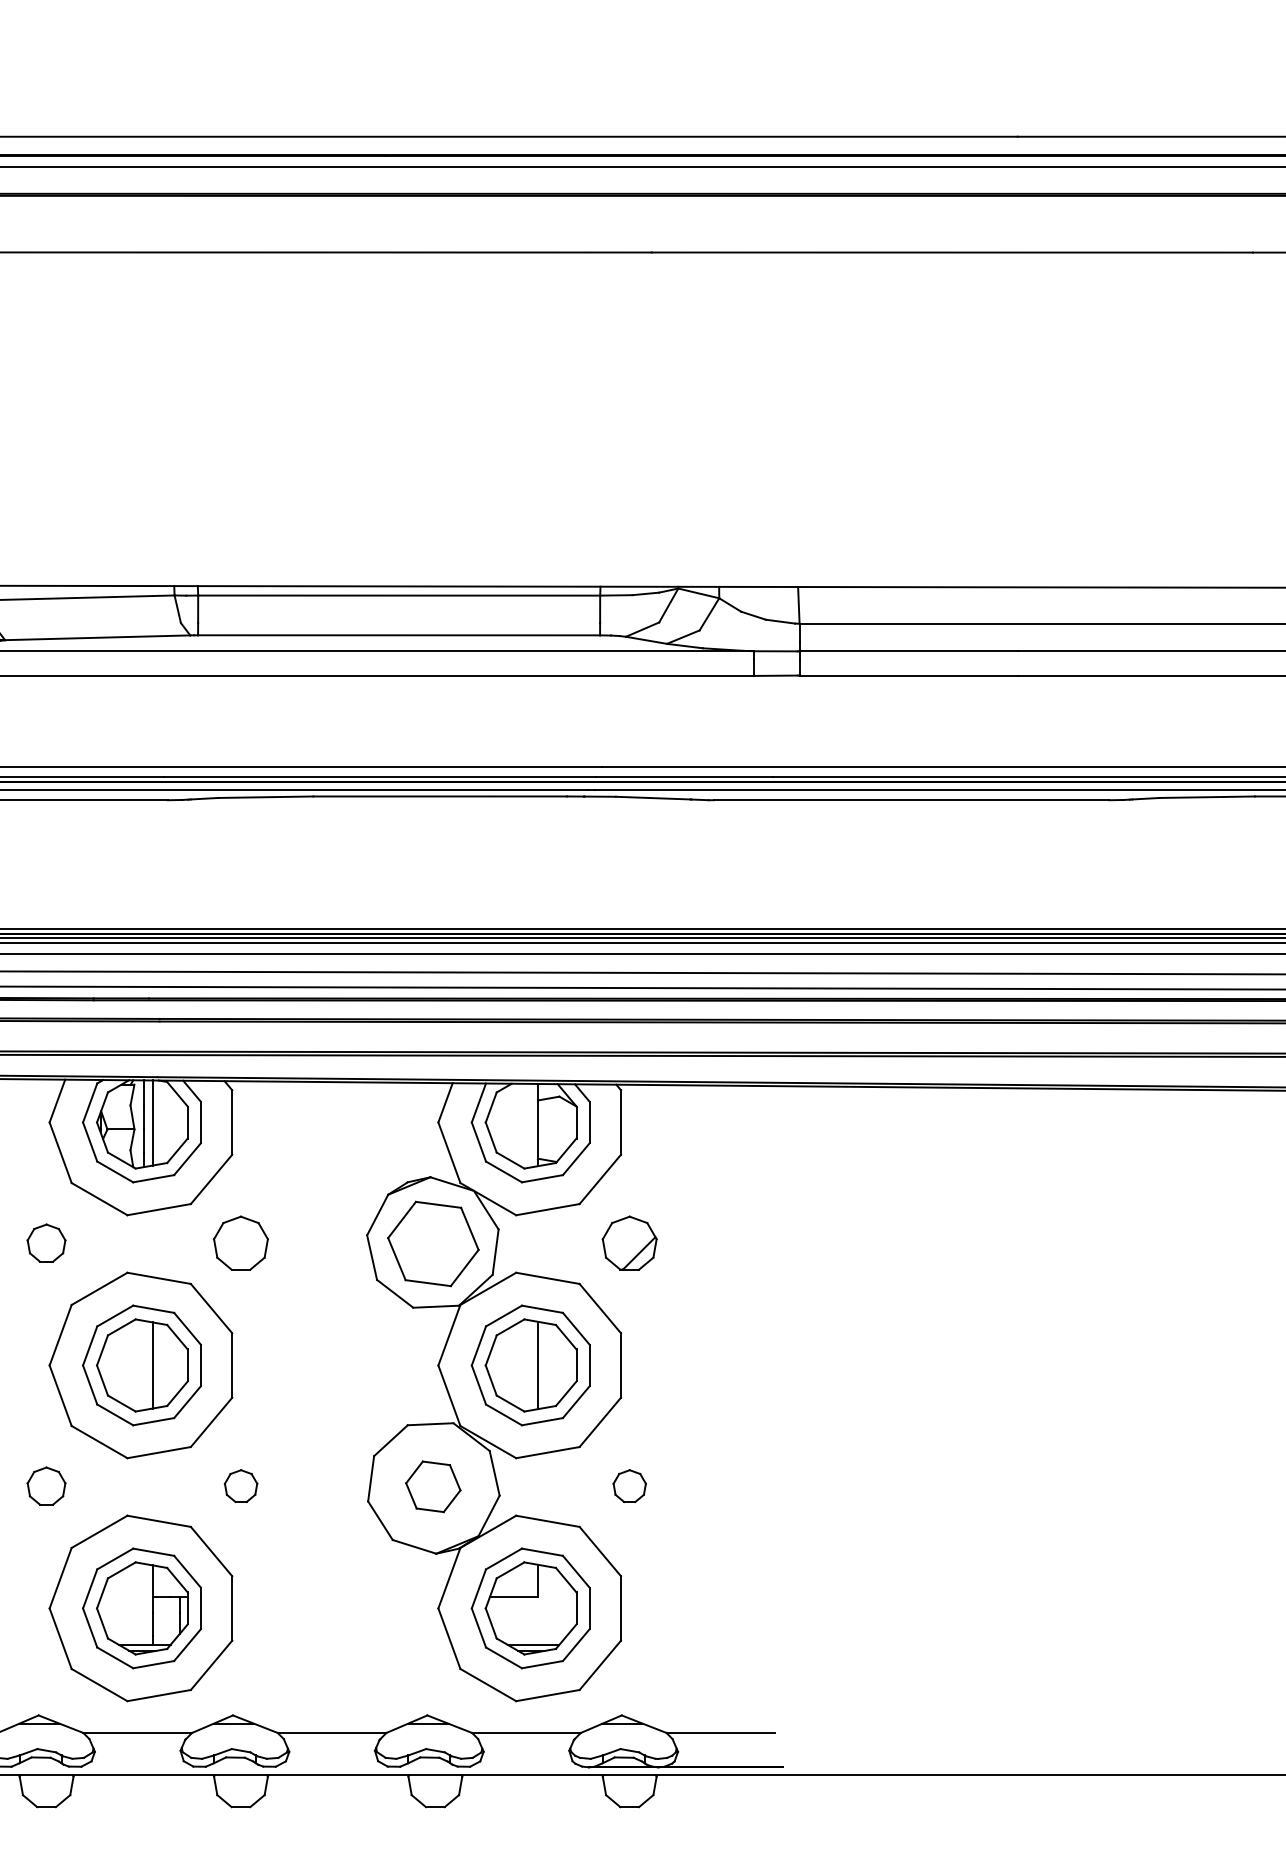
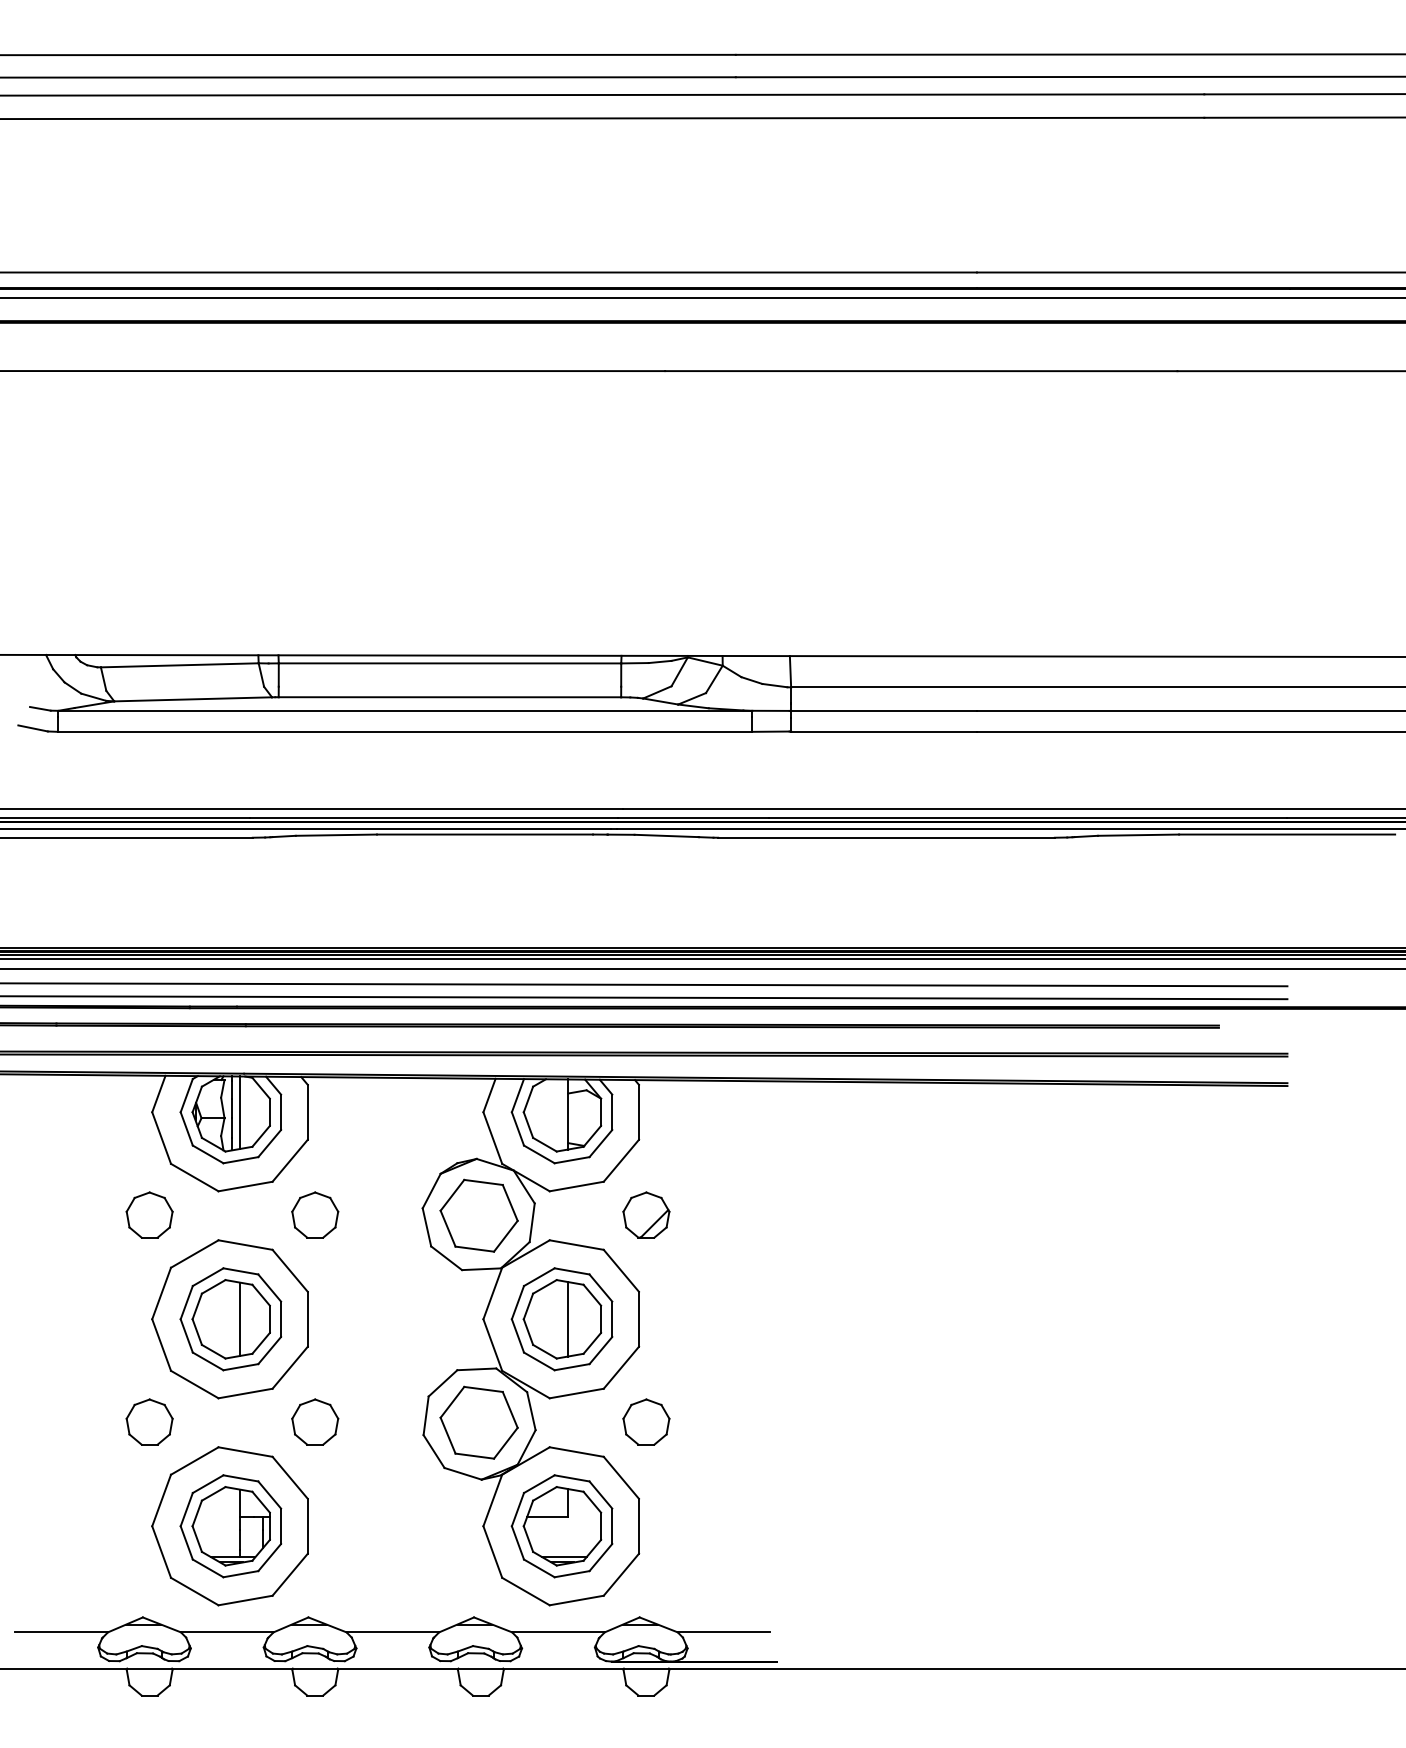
part: (46, 1242) -> (149, 1214), size x1.43
part: (46, 1485) -> (149, 1421), size x1.43
part: (241, 1485) -> (315, 1421), size x1.67
part: (629, 1485) -> (646, 1421), size x1.67
part: (432, 1486) -> (478, 1422), size x1.67

